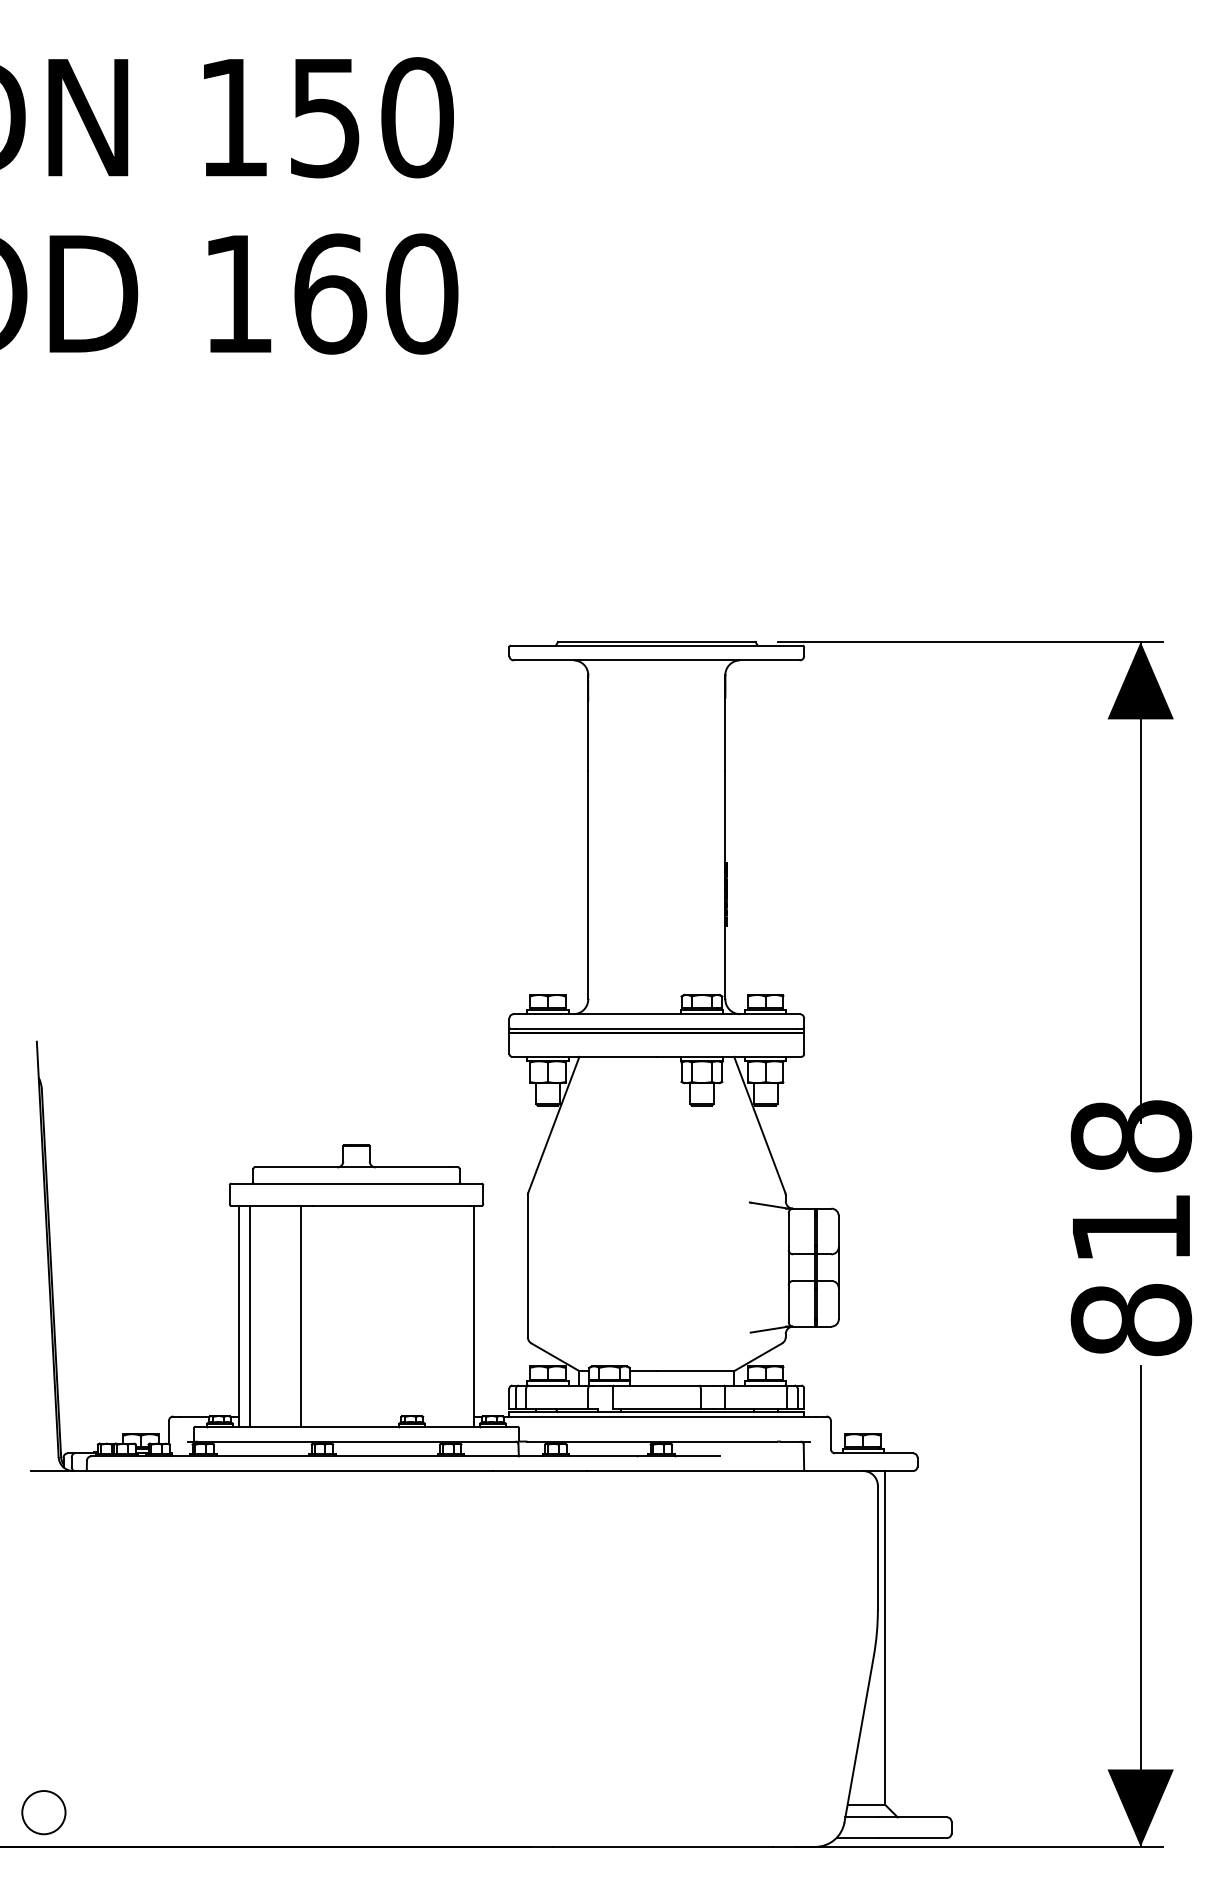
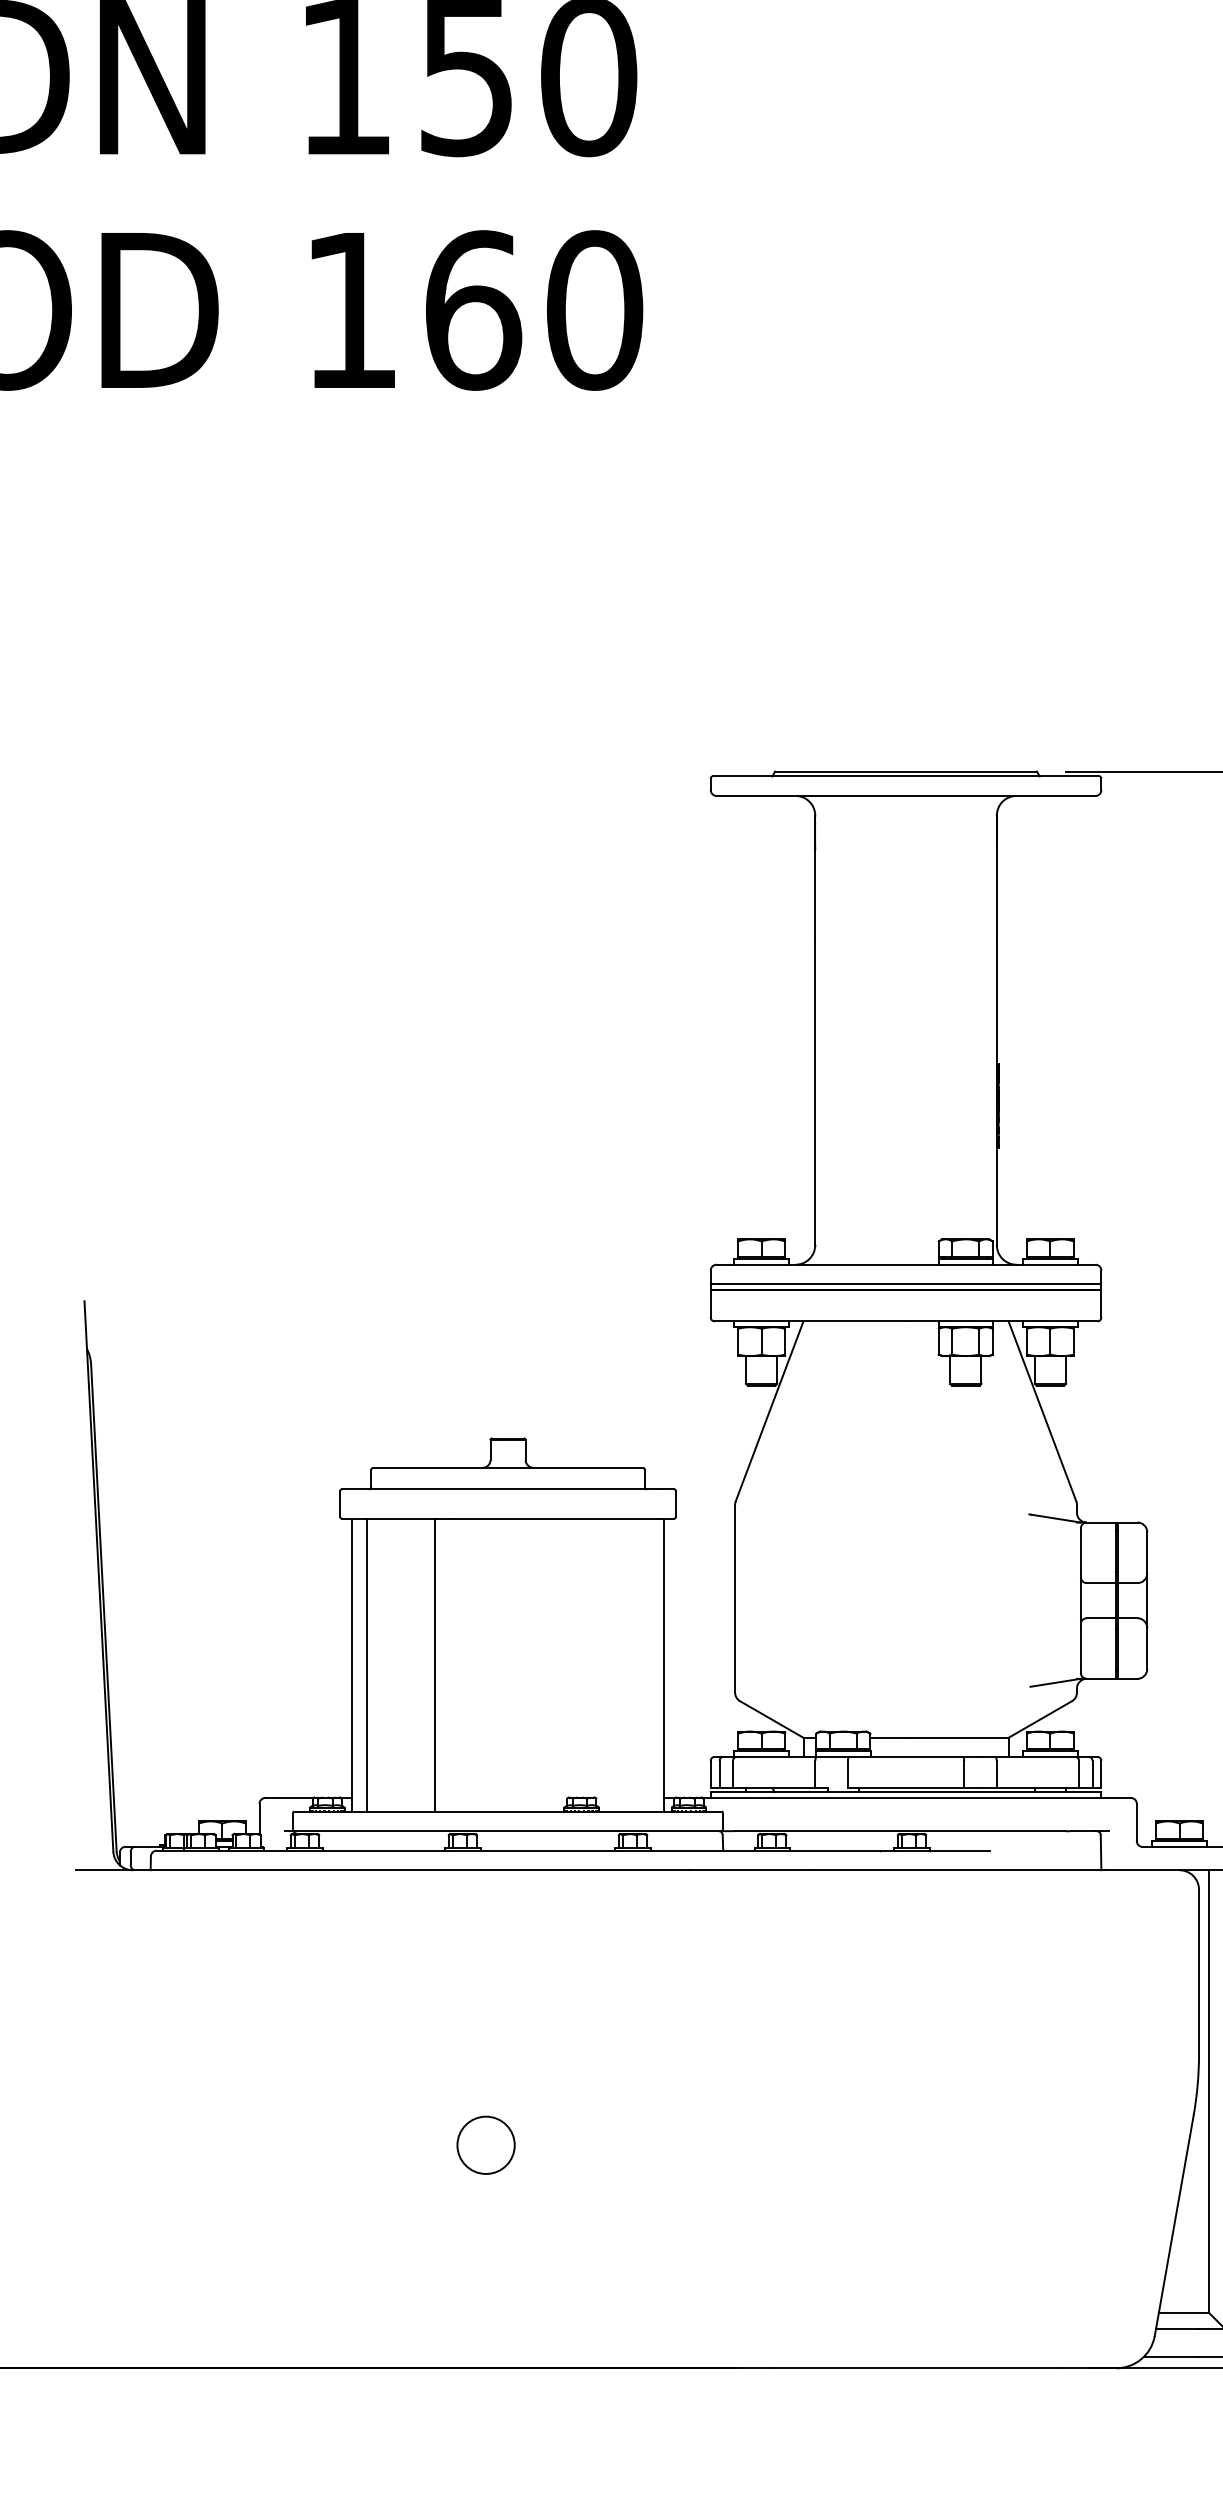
part: (43, 1812) -> (485, 2145), moved

